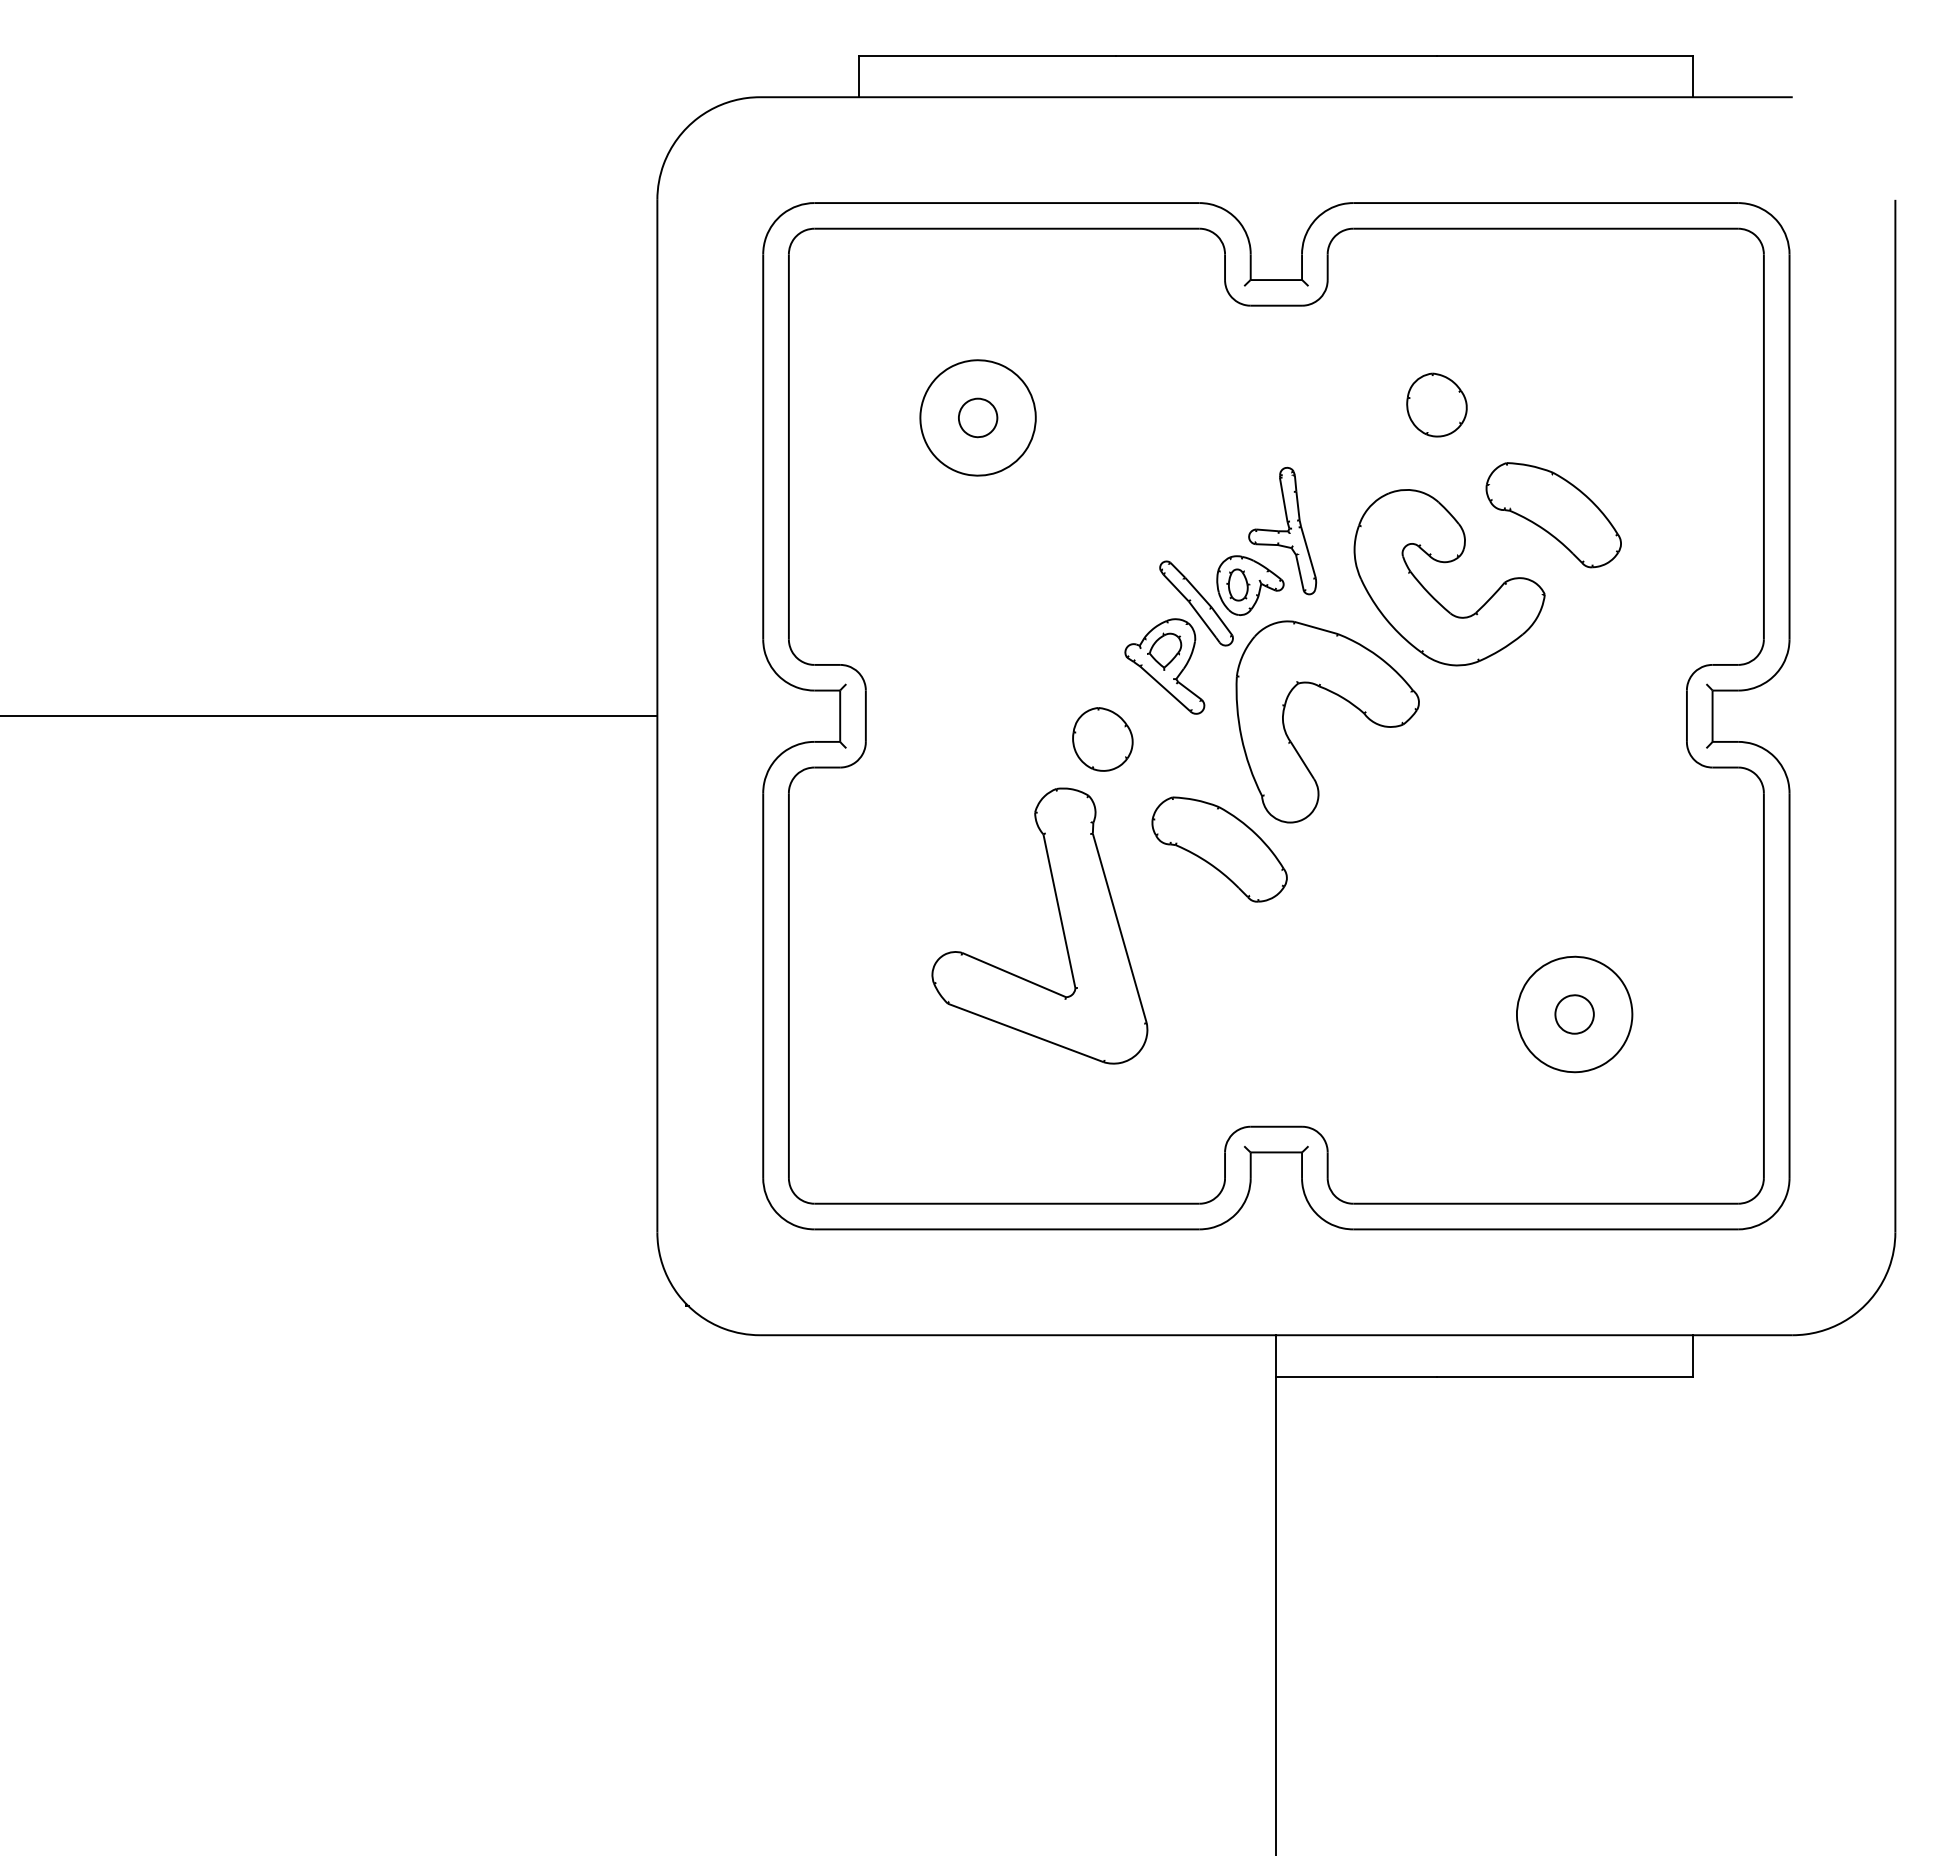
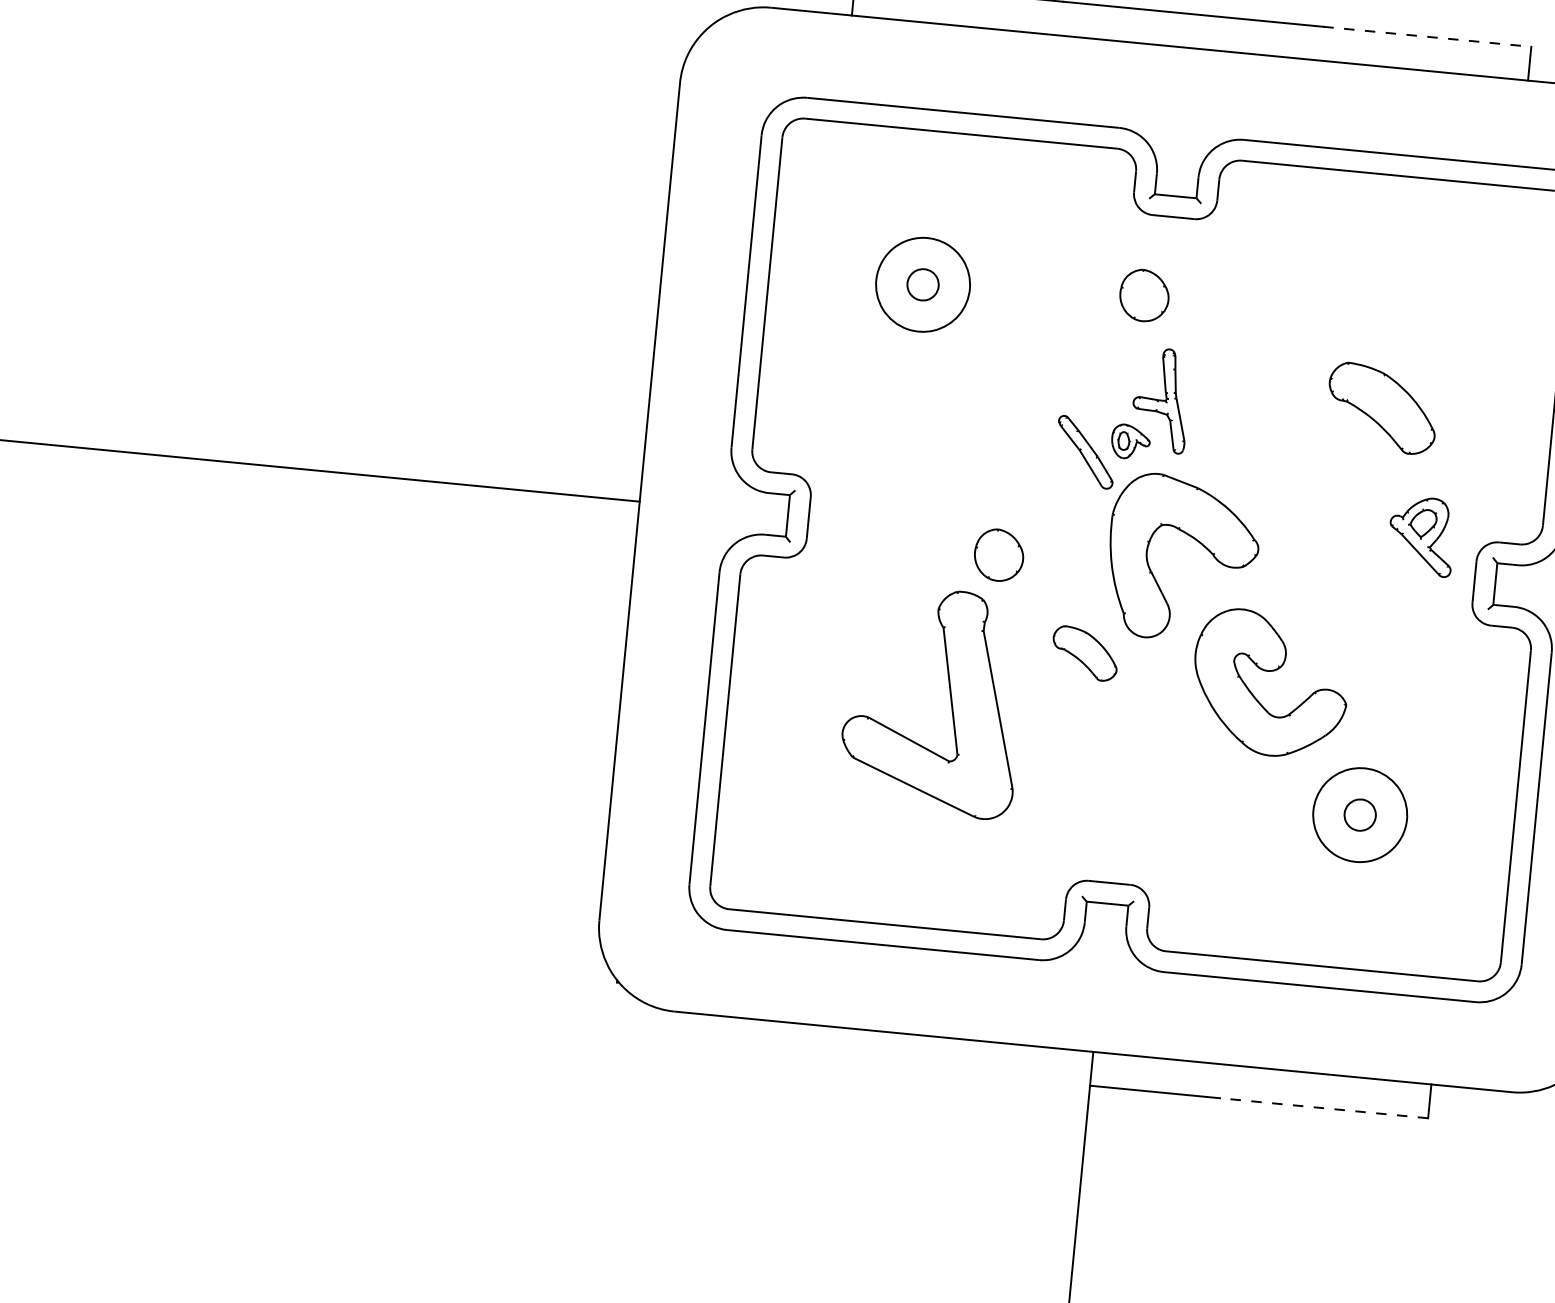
line: (1565, 55) -> (1427, 36), solid -> dashed
part: (1436, 404) -> (1144, 295), moved
part: (1445, 563) -> (1268, 672), moved
part: (1250, 585) -> (1130, 441), size x0.7
part: (1164, 666) -> (1421, 536), moved
part: (1219, 849) -> (1085, 653), size x0.6
line: (1564, 1376) -> (1323, 1107), solid -> dashed

